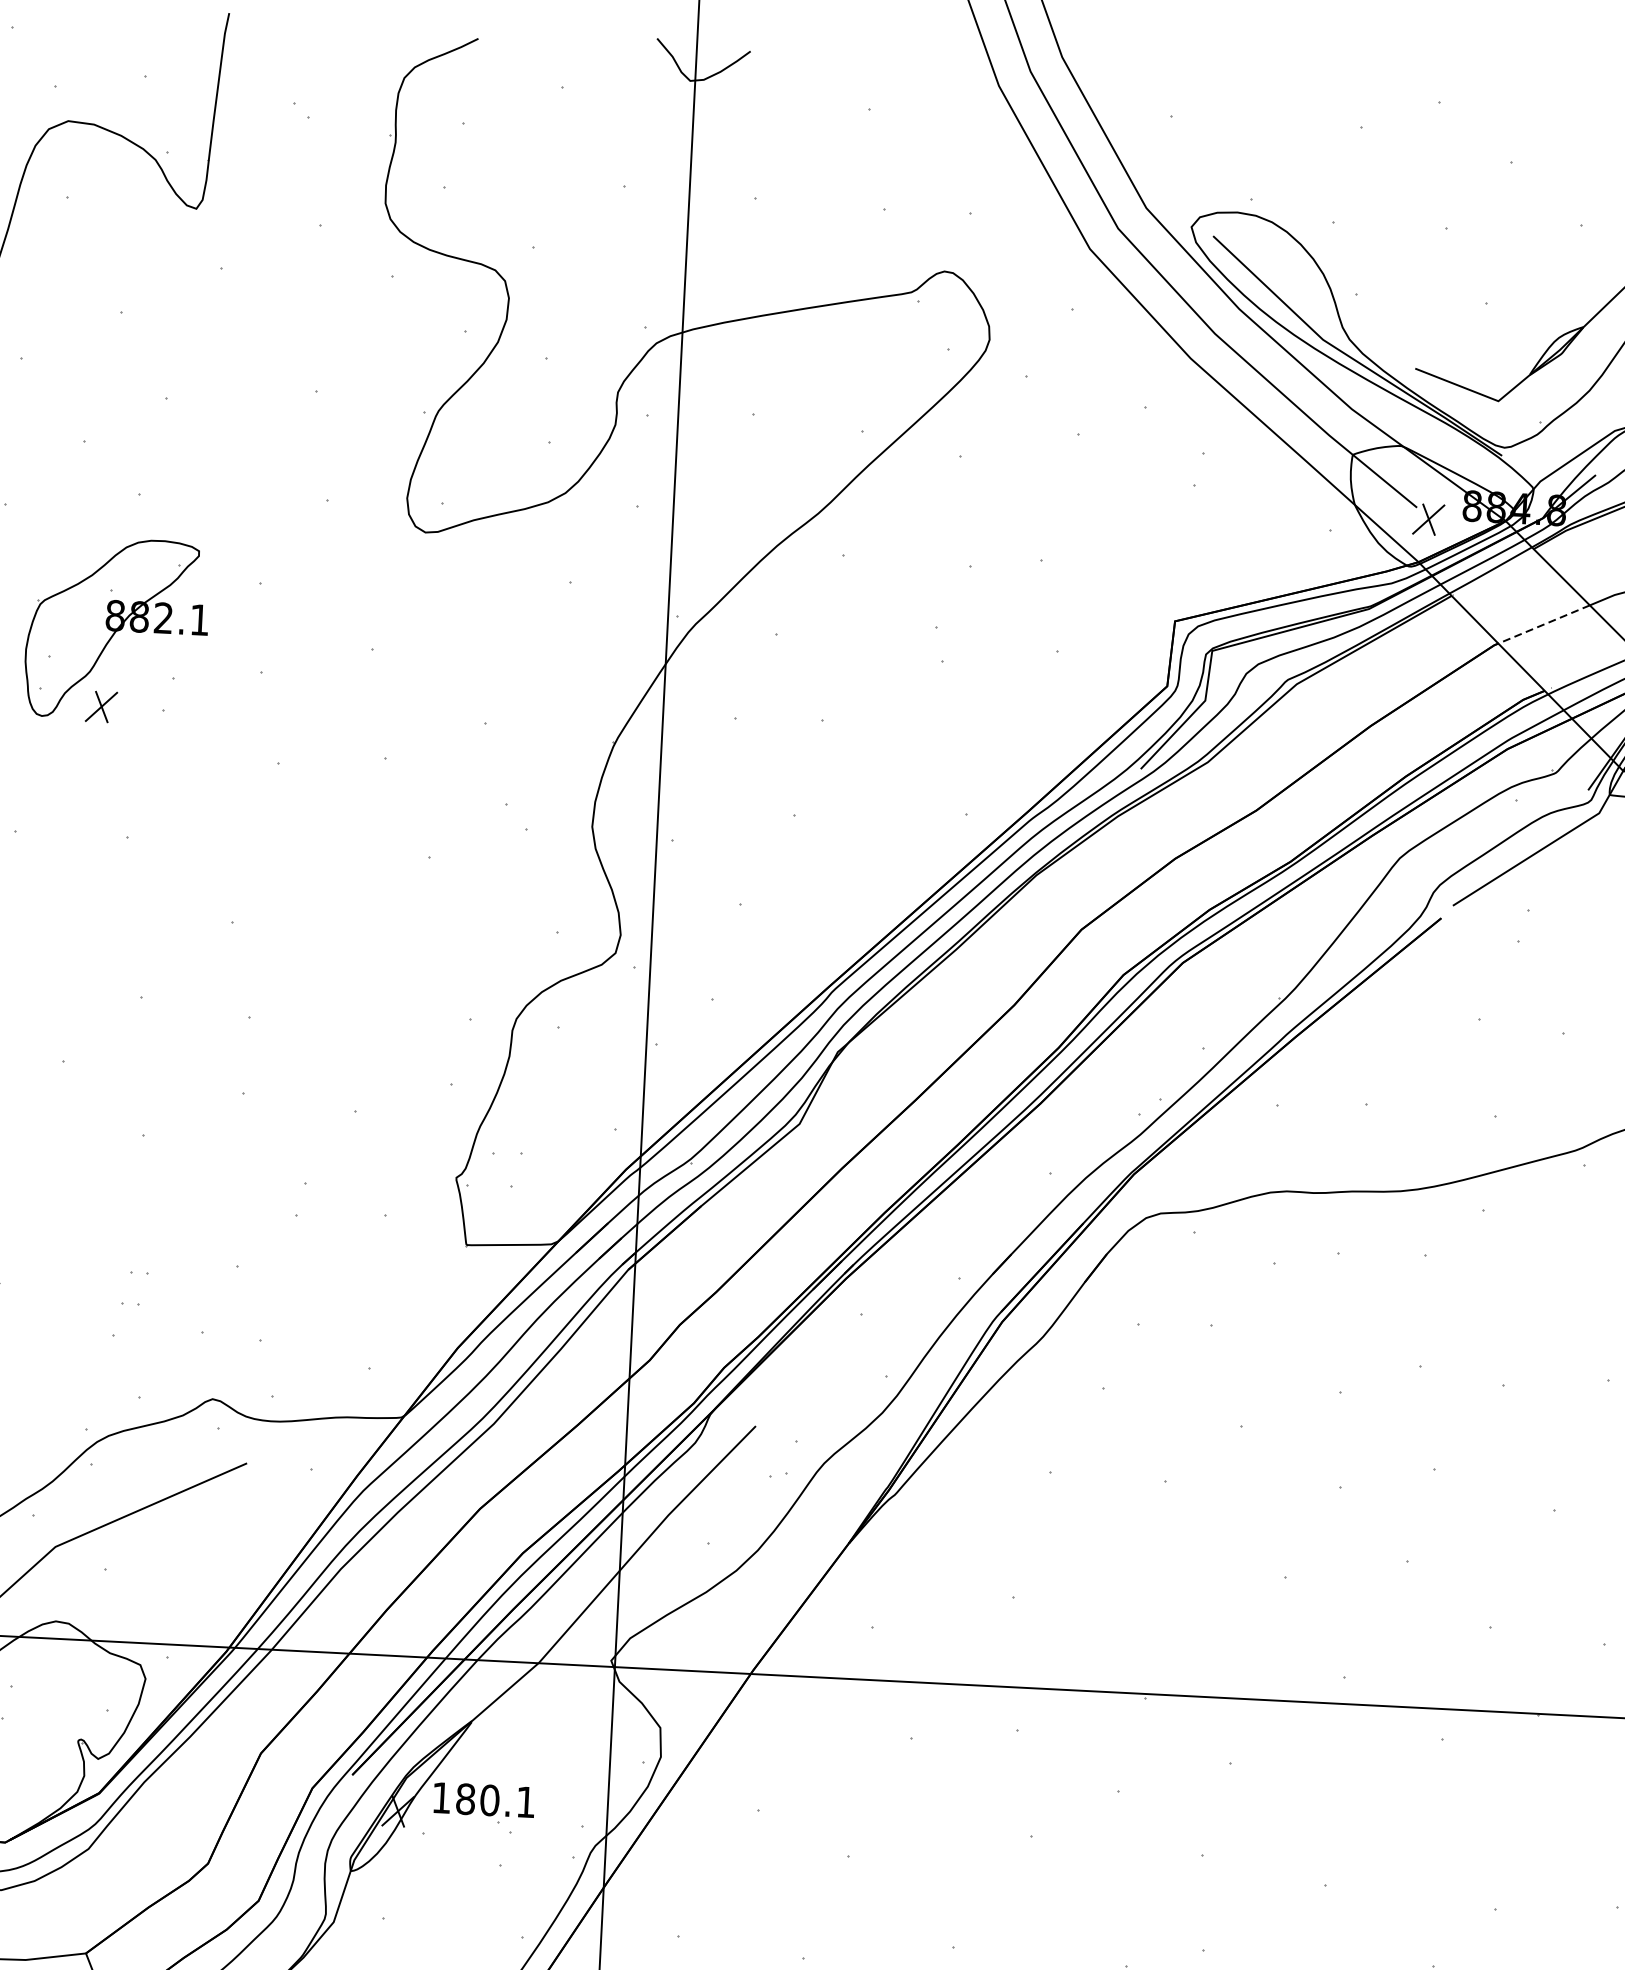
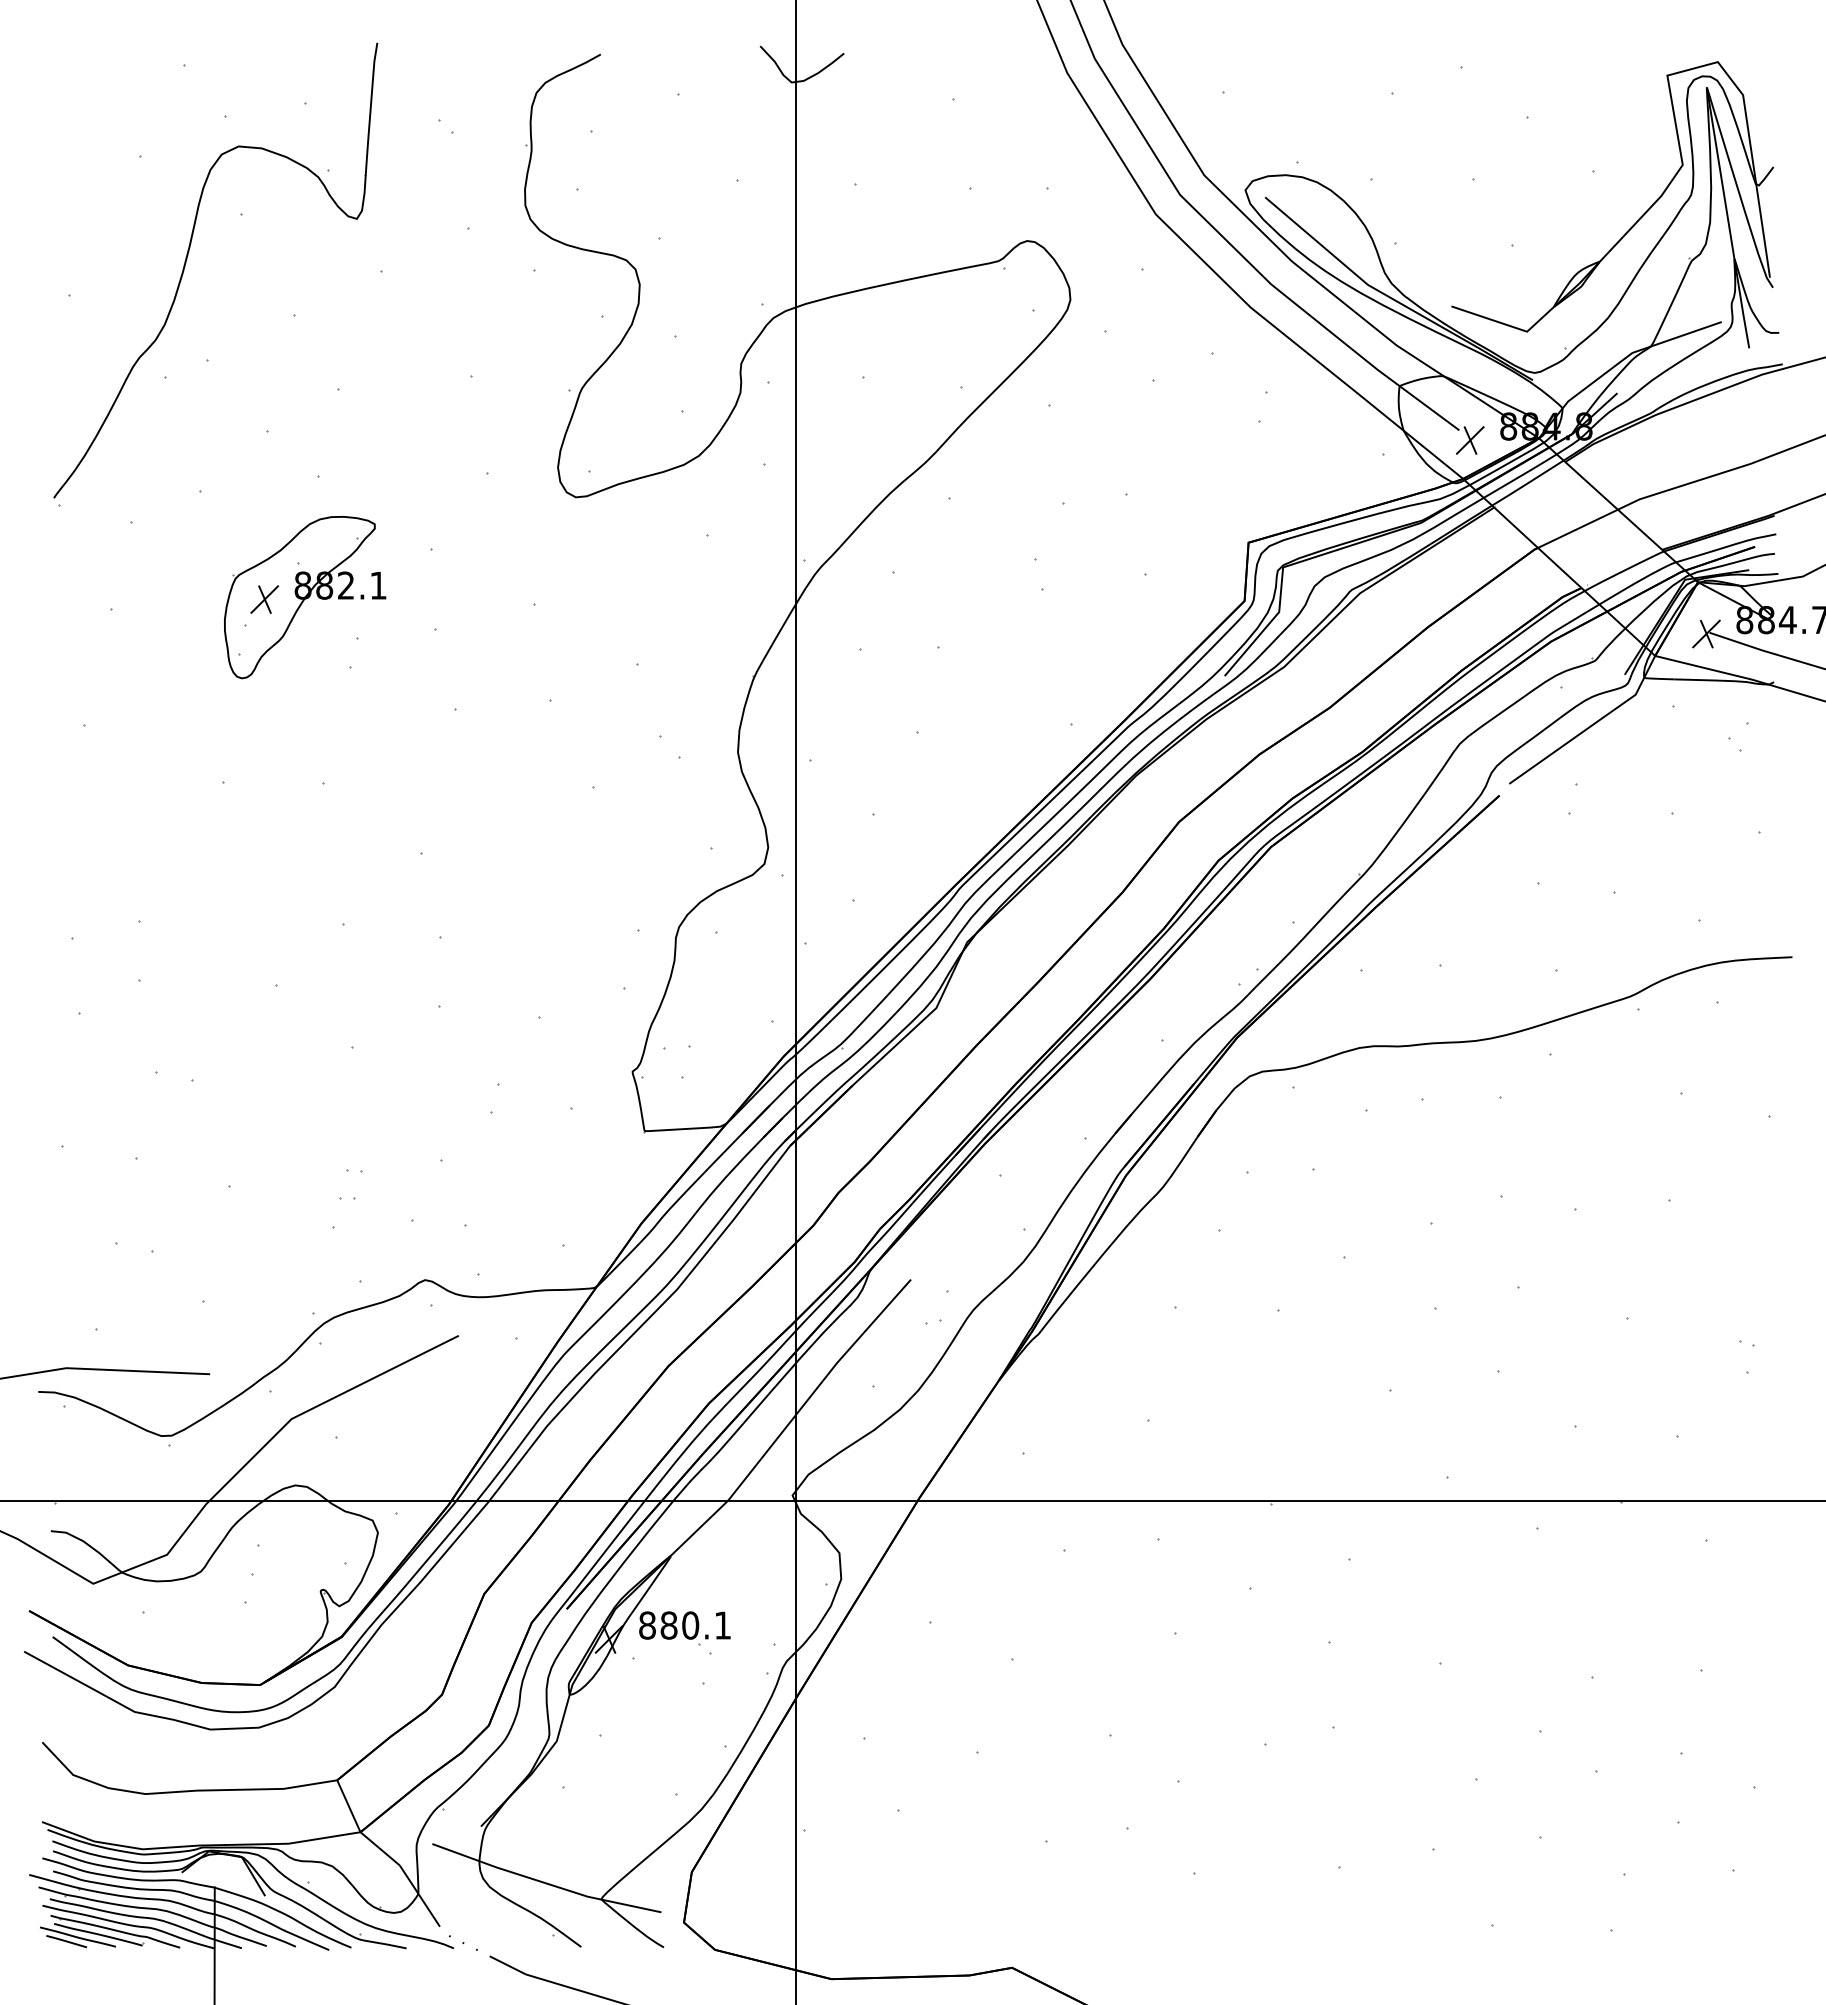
line: (1543, 625) -> (1577, 529), dashed -> solid
part: (101, 706) -> (264, 599), moved
text: (441, 1797) -> (647, 1625), 180.1 -> 880.1

